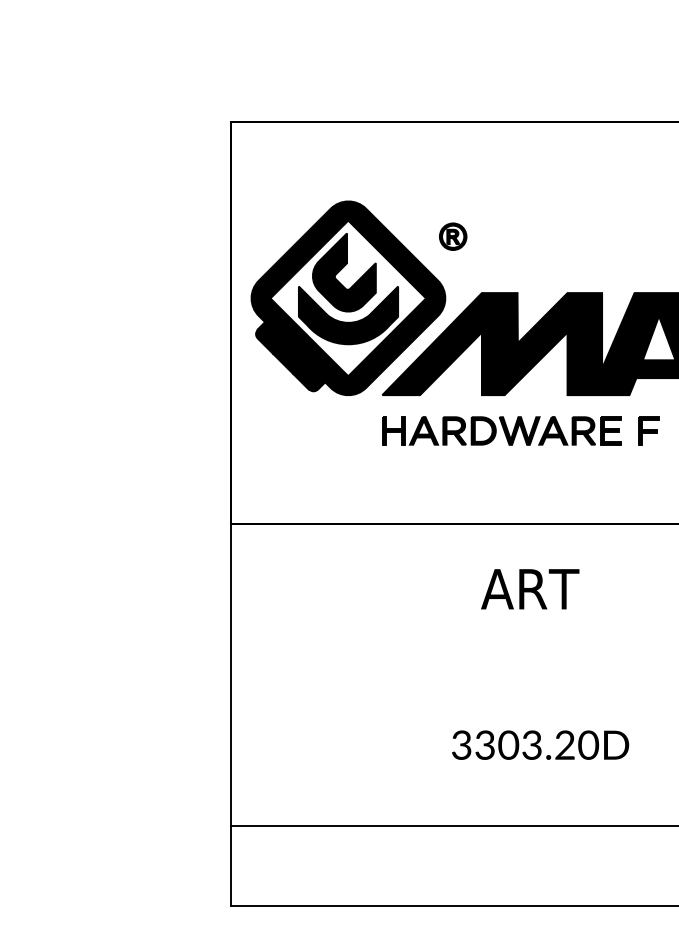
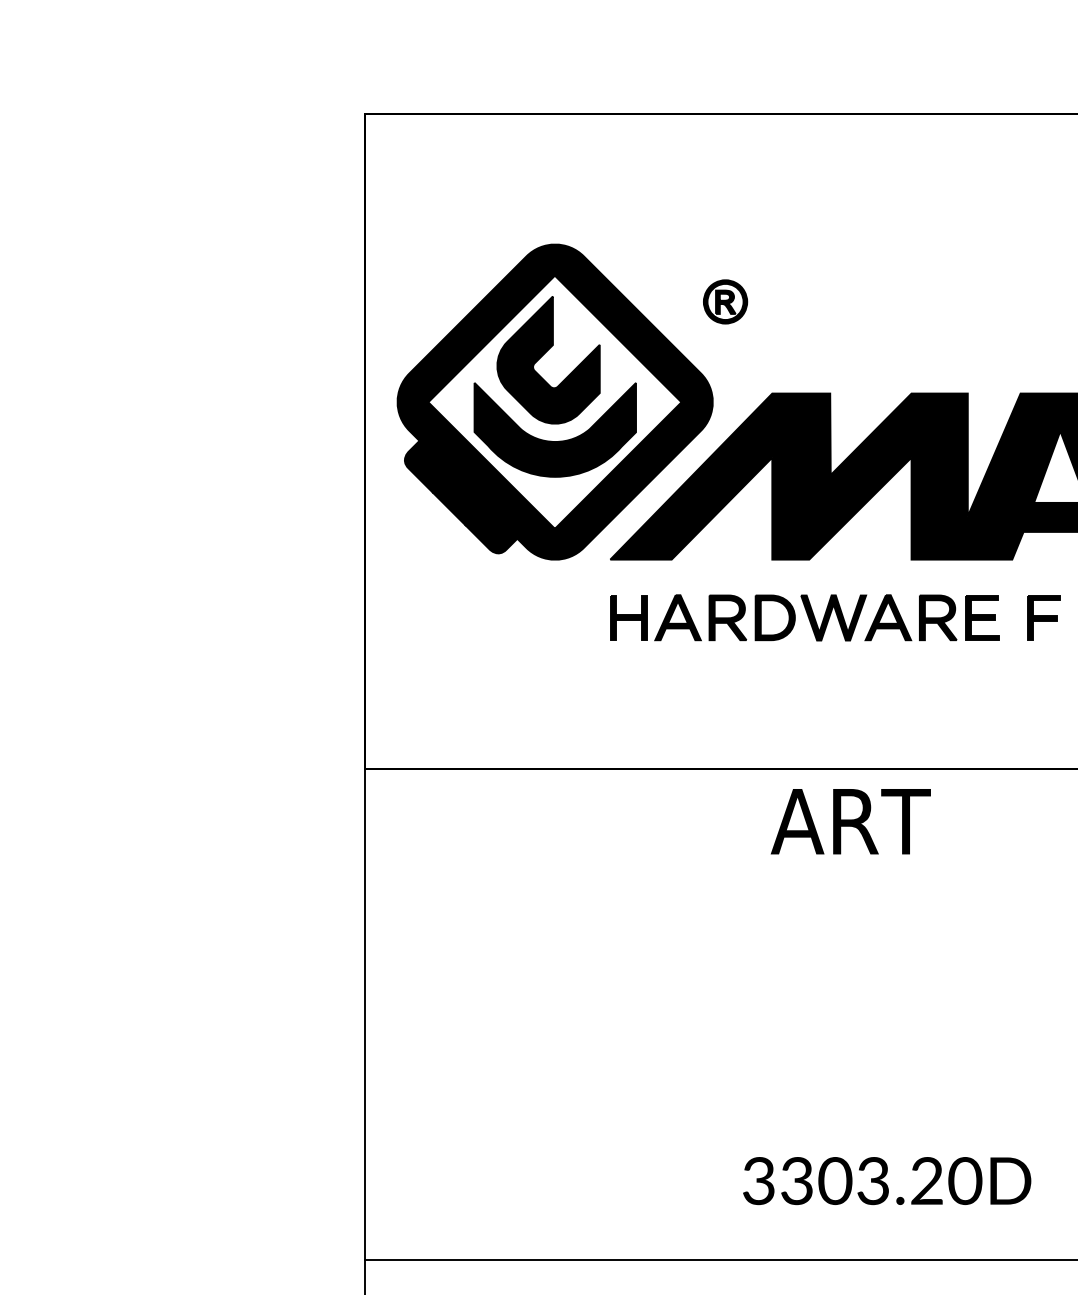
text: (530, 589) -> (851, 822), moved
text: (540, 744) -> (887, 1179), moved

